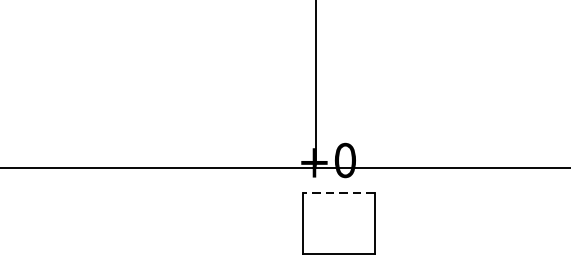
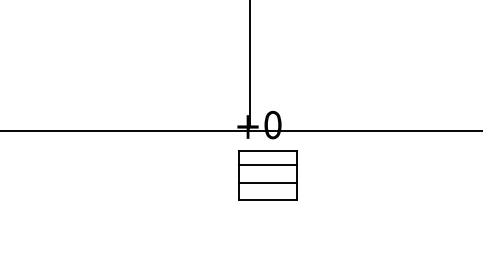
line: (338, 193) -> (267, 151), dashed -> solid
line: (338, 210) -> (267, 165), added
line: (338, 232) -> (267, 183), added

